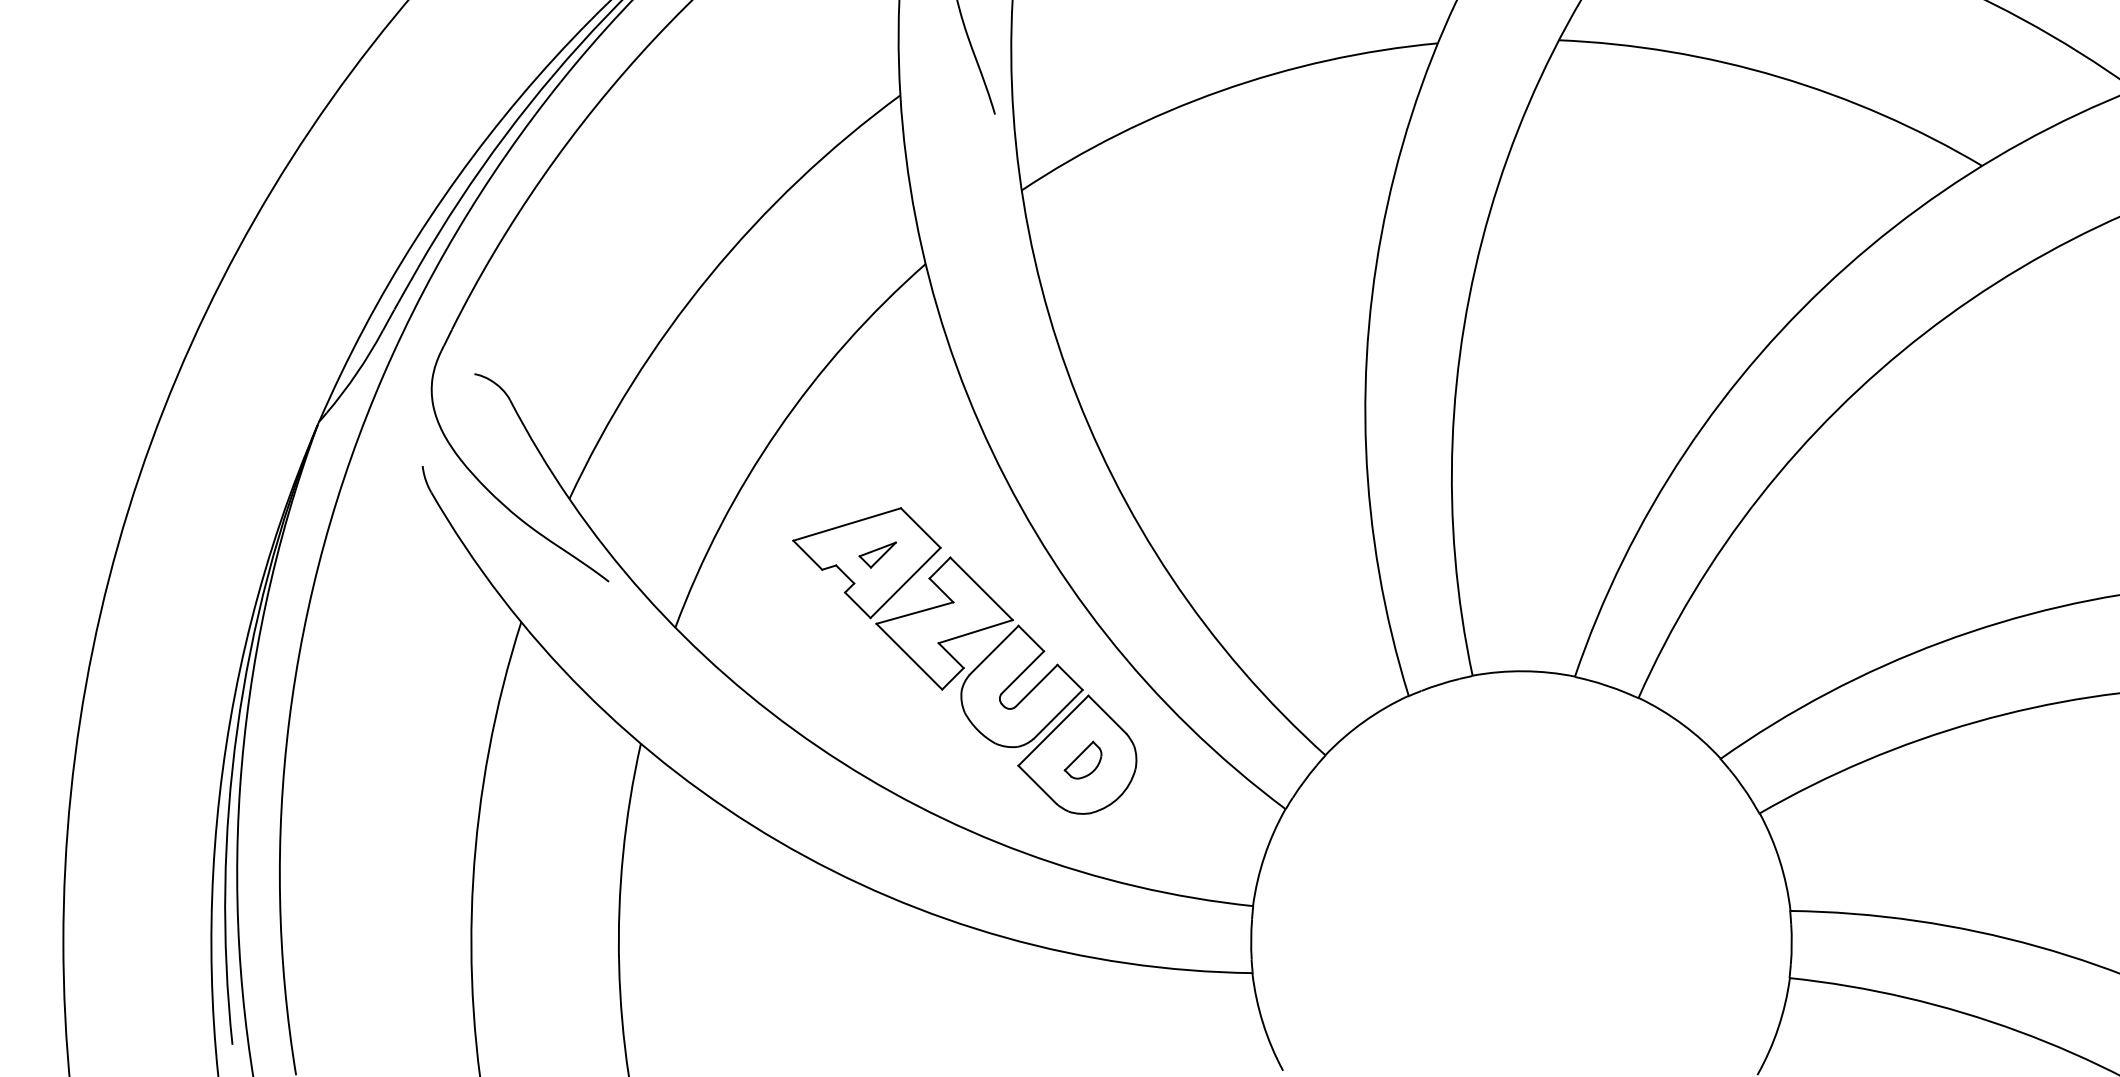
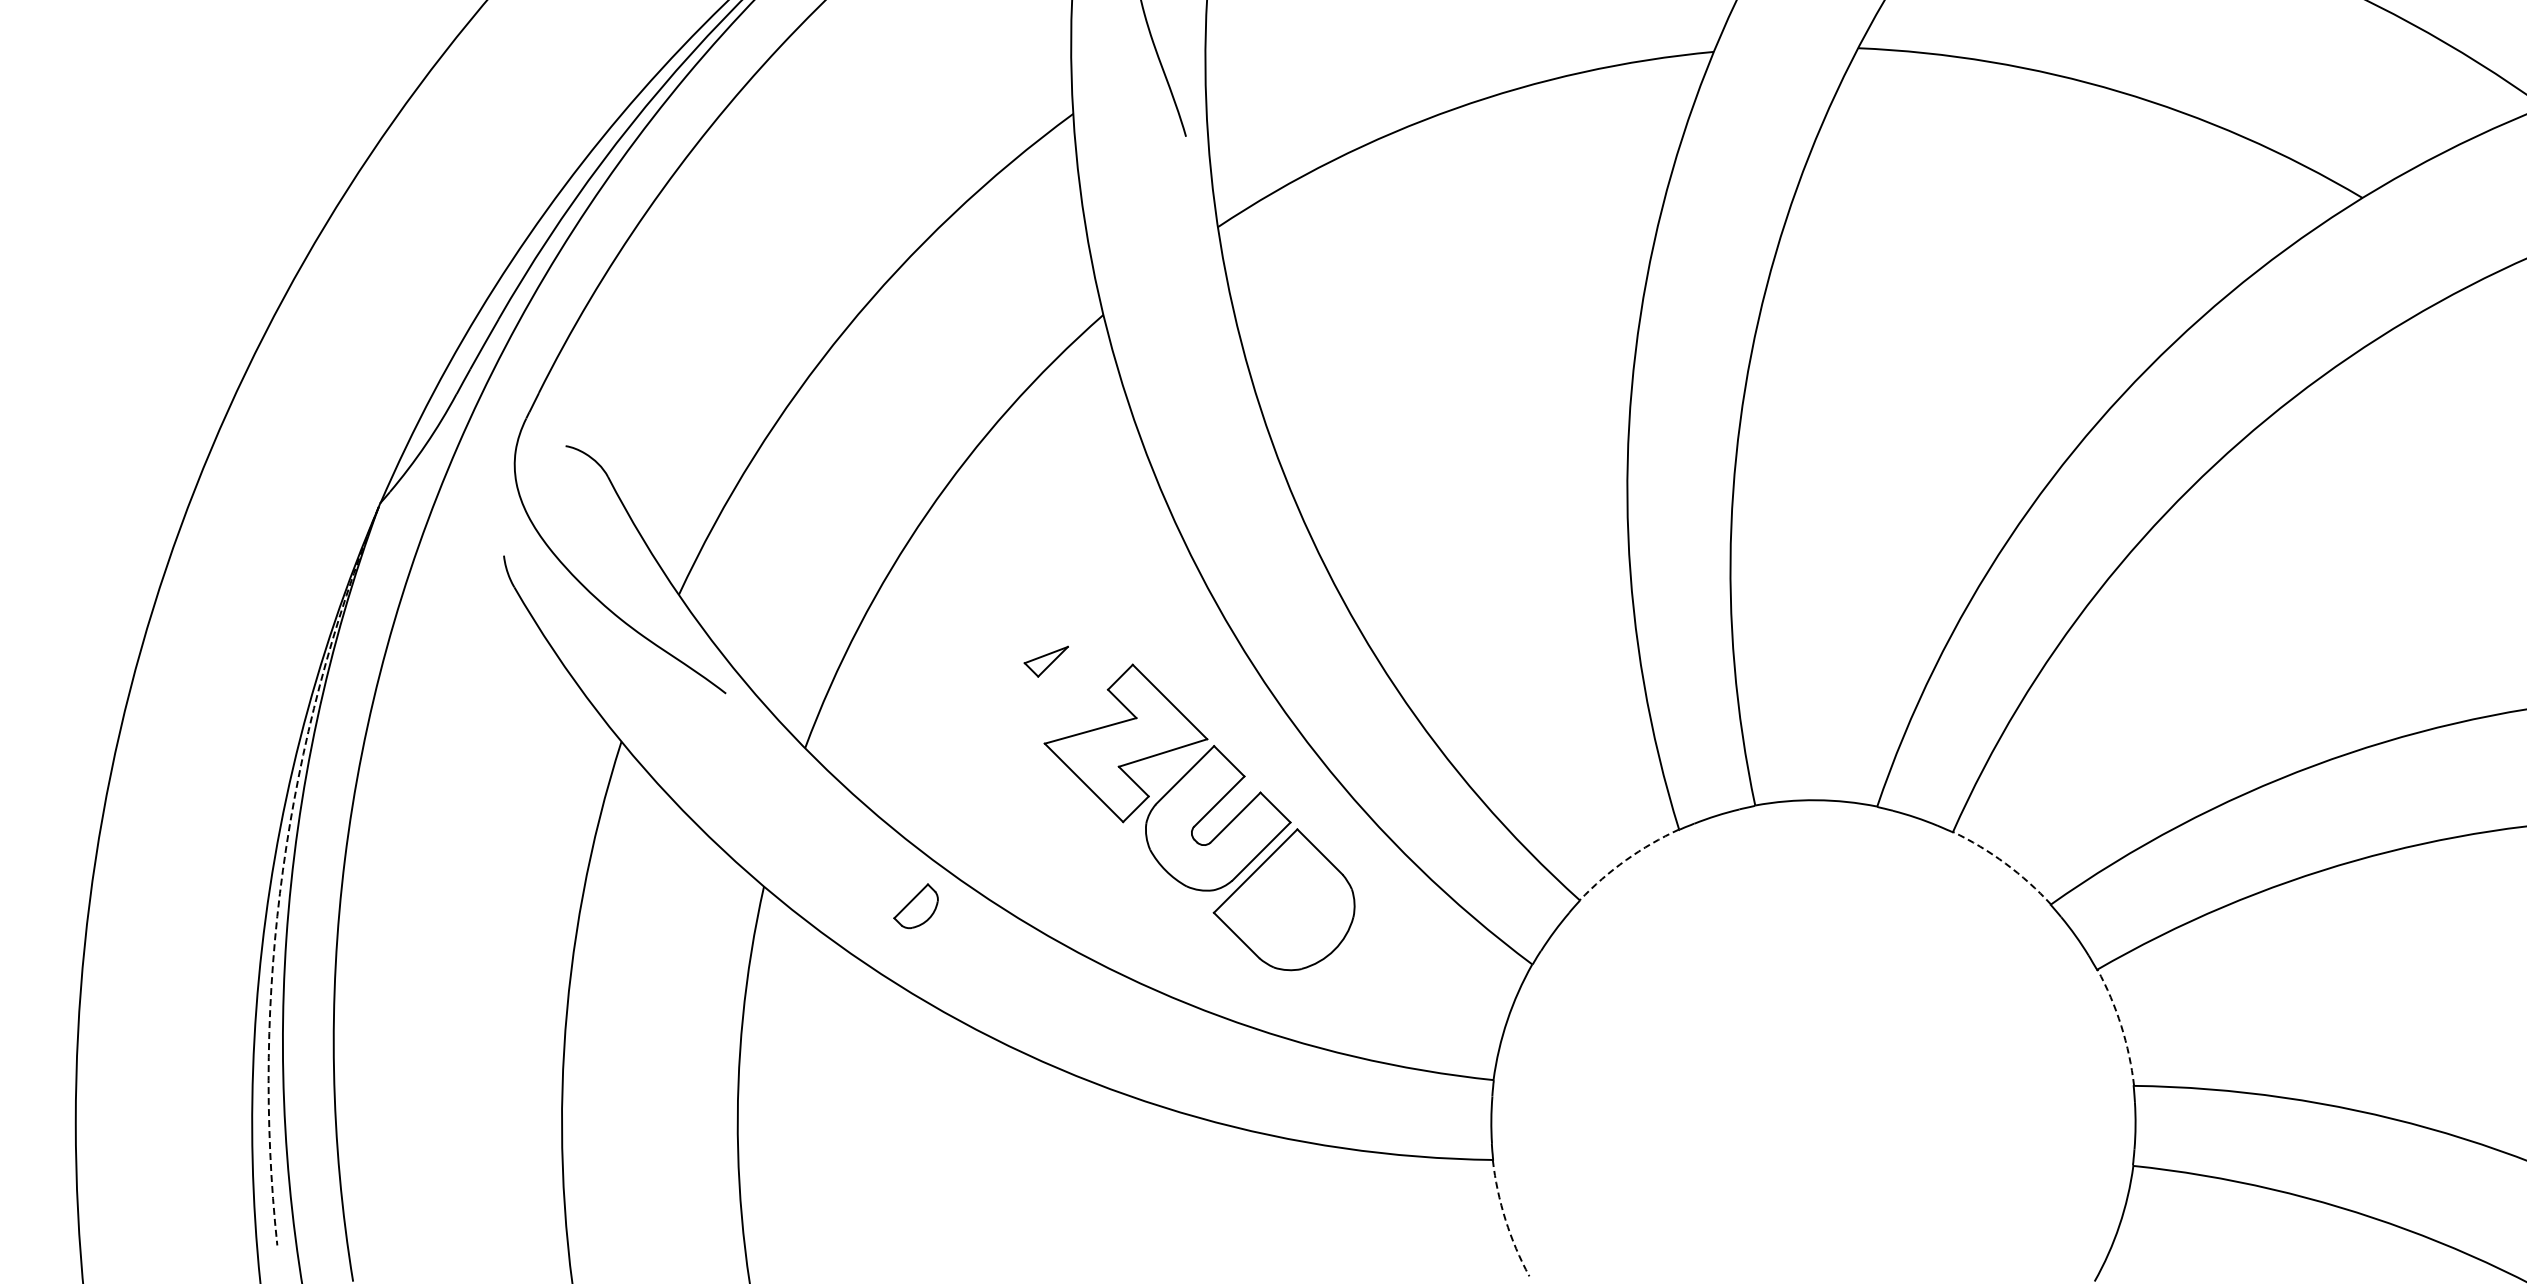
part: (867, 562) -> (1033, 670), removed
arc: (1364, 721) -> (1626, 860), solid -> dashed
arc: (1682, 724) -> (2005, 863), solid -> dashed
arc: (236, 730) -> (282, 870), solid -> dashed
part: (1082, 760) -> (915, 906), moved
arc: (1779, 861) -> (2121, 1026), solid -> dashed
arc: (1263, 1023) -> (1505, 1219), solid -> dashed

